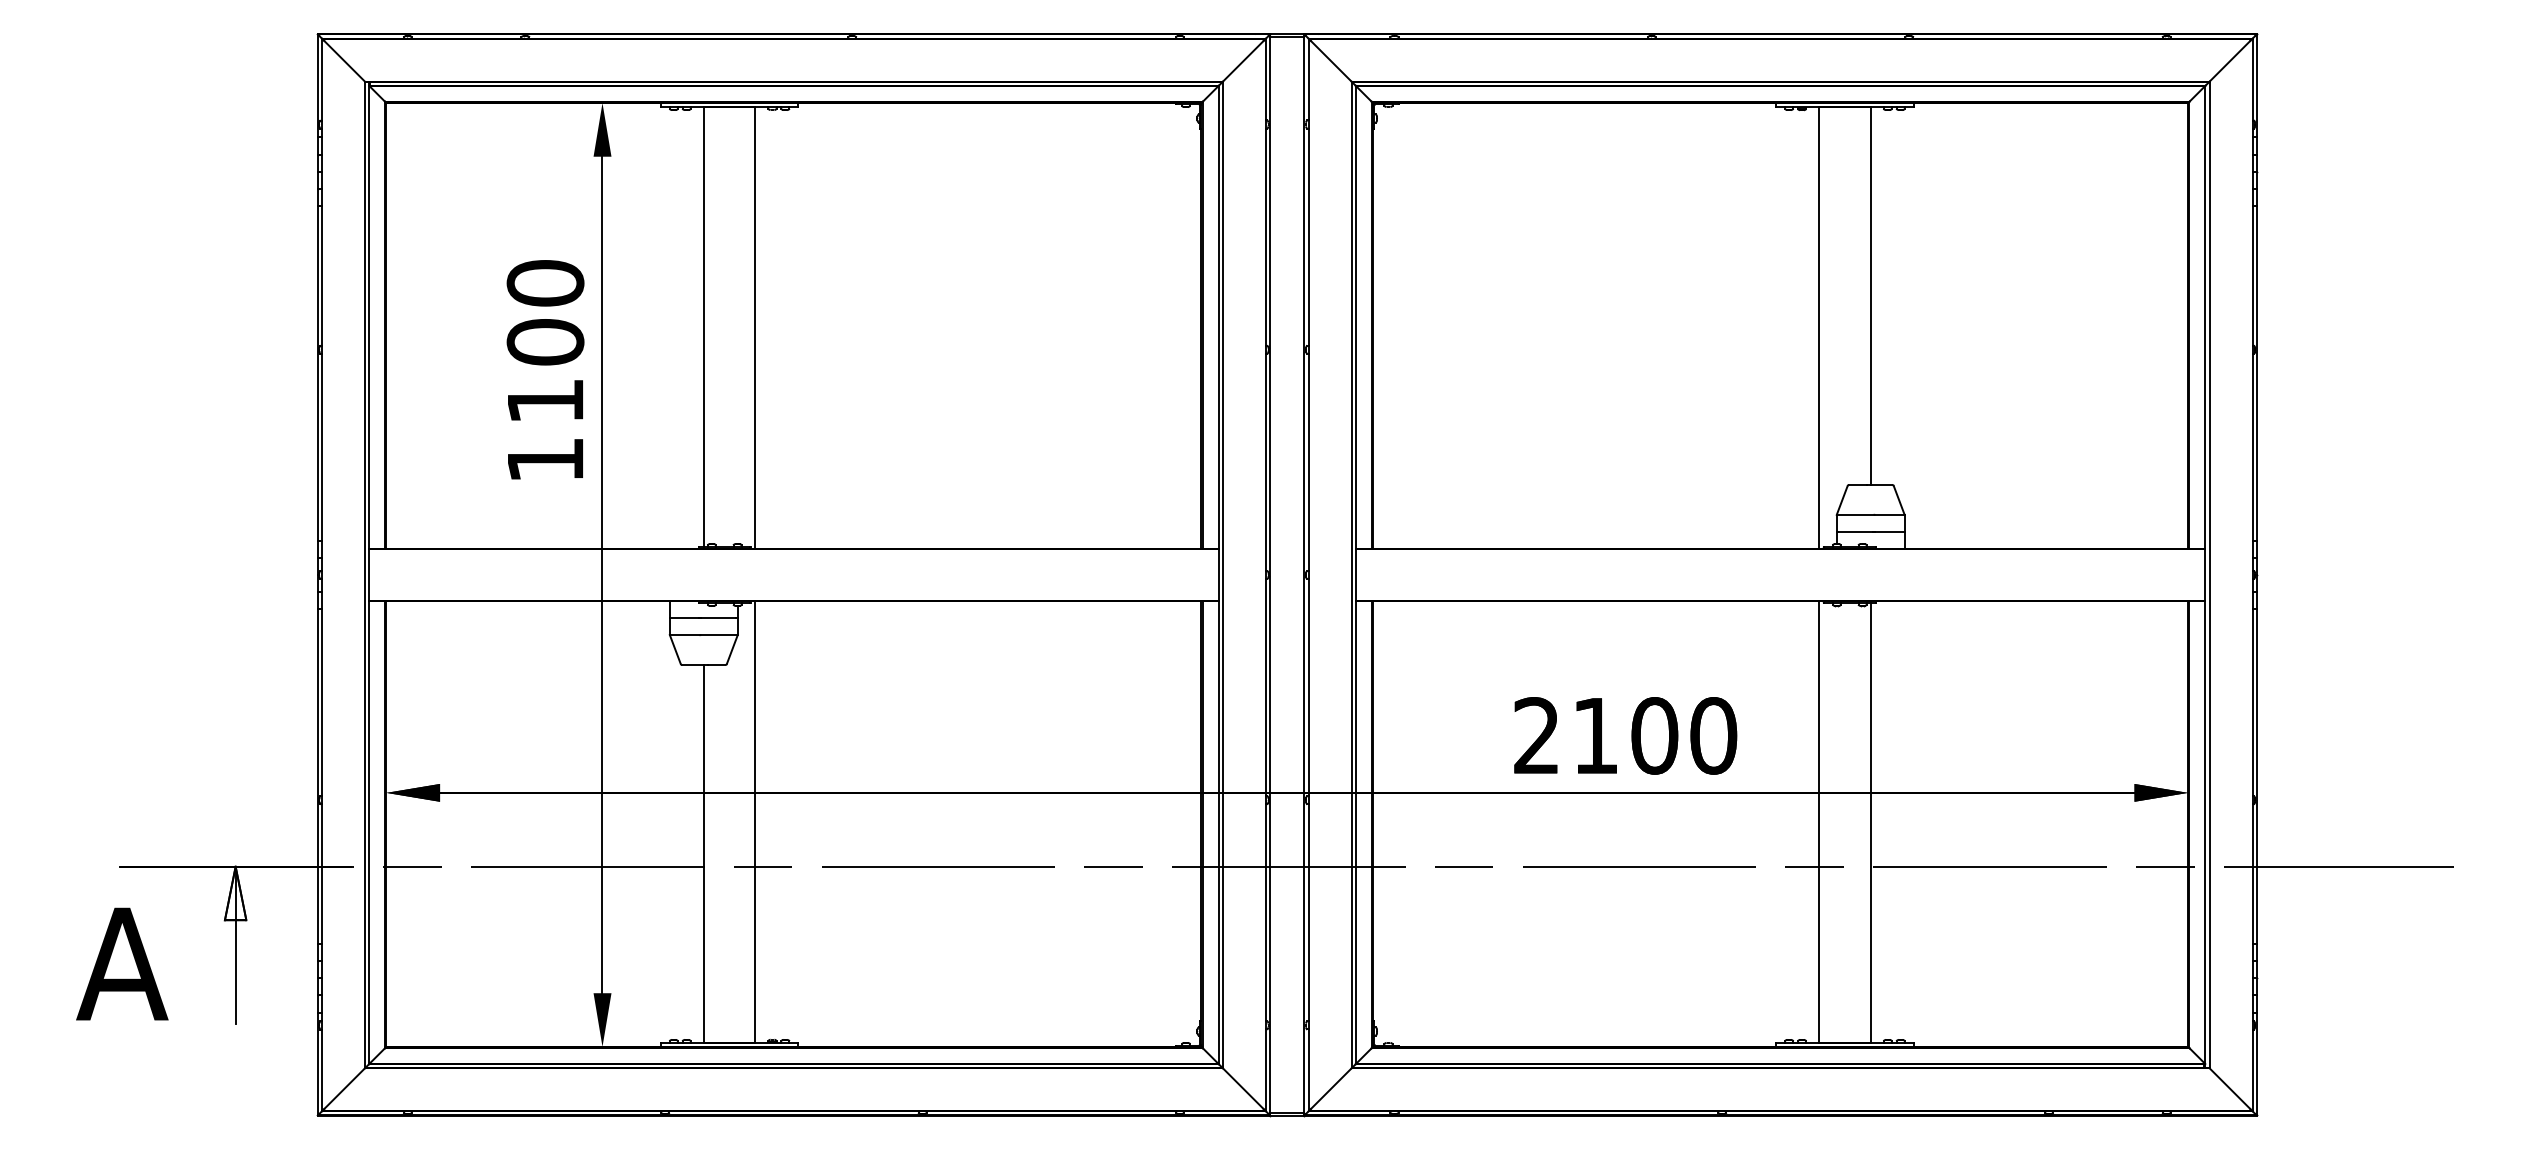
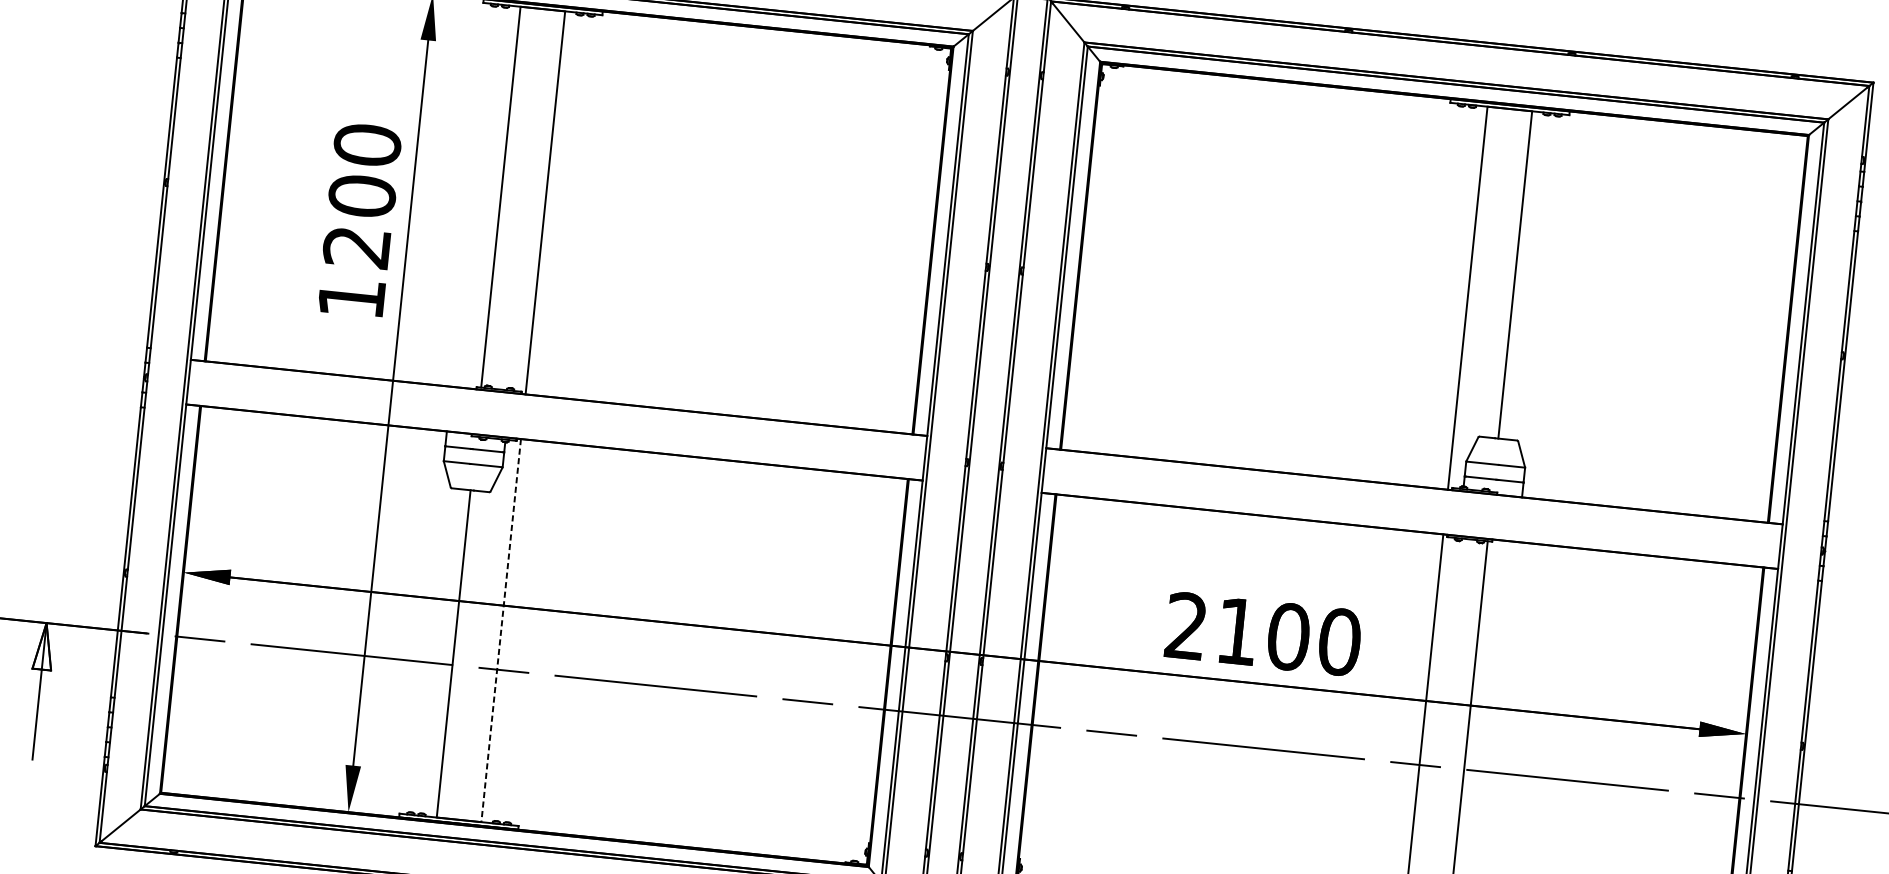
text: (544, 401) -> (356, 247), 1100 -> 1200
line: (755, 821) -> (501, 630), solid -> dashed

